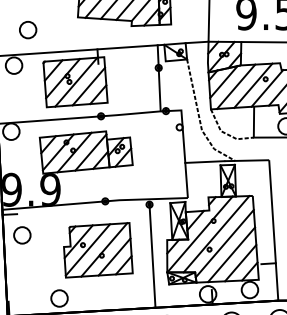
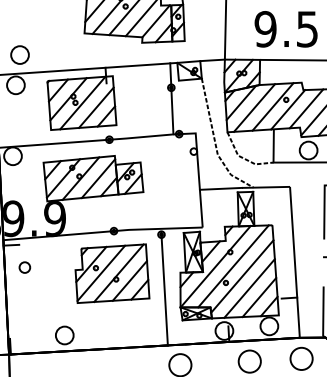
part: (27, 29) -> (19, 54), moved
part: (22, 235) -> (24, 267), size x0.6
part: (98, 250) -> (112, 273), moved

